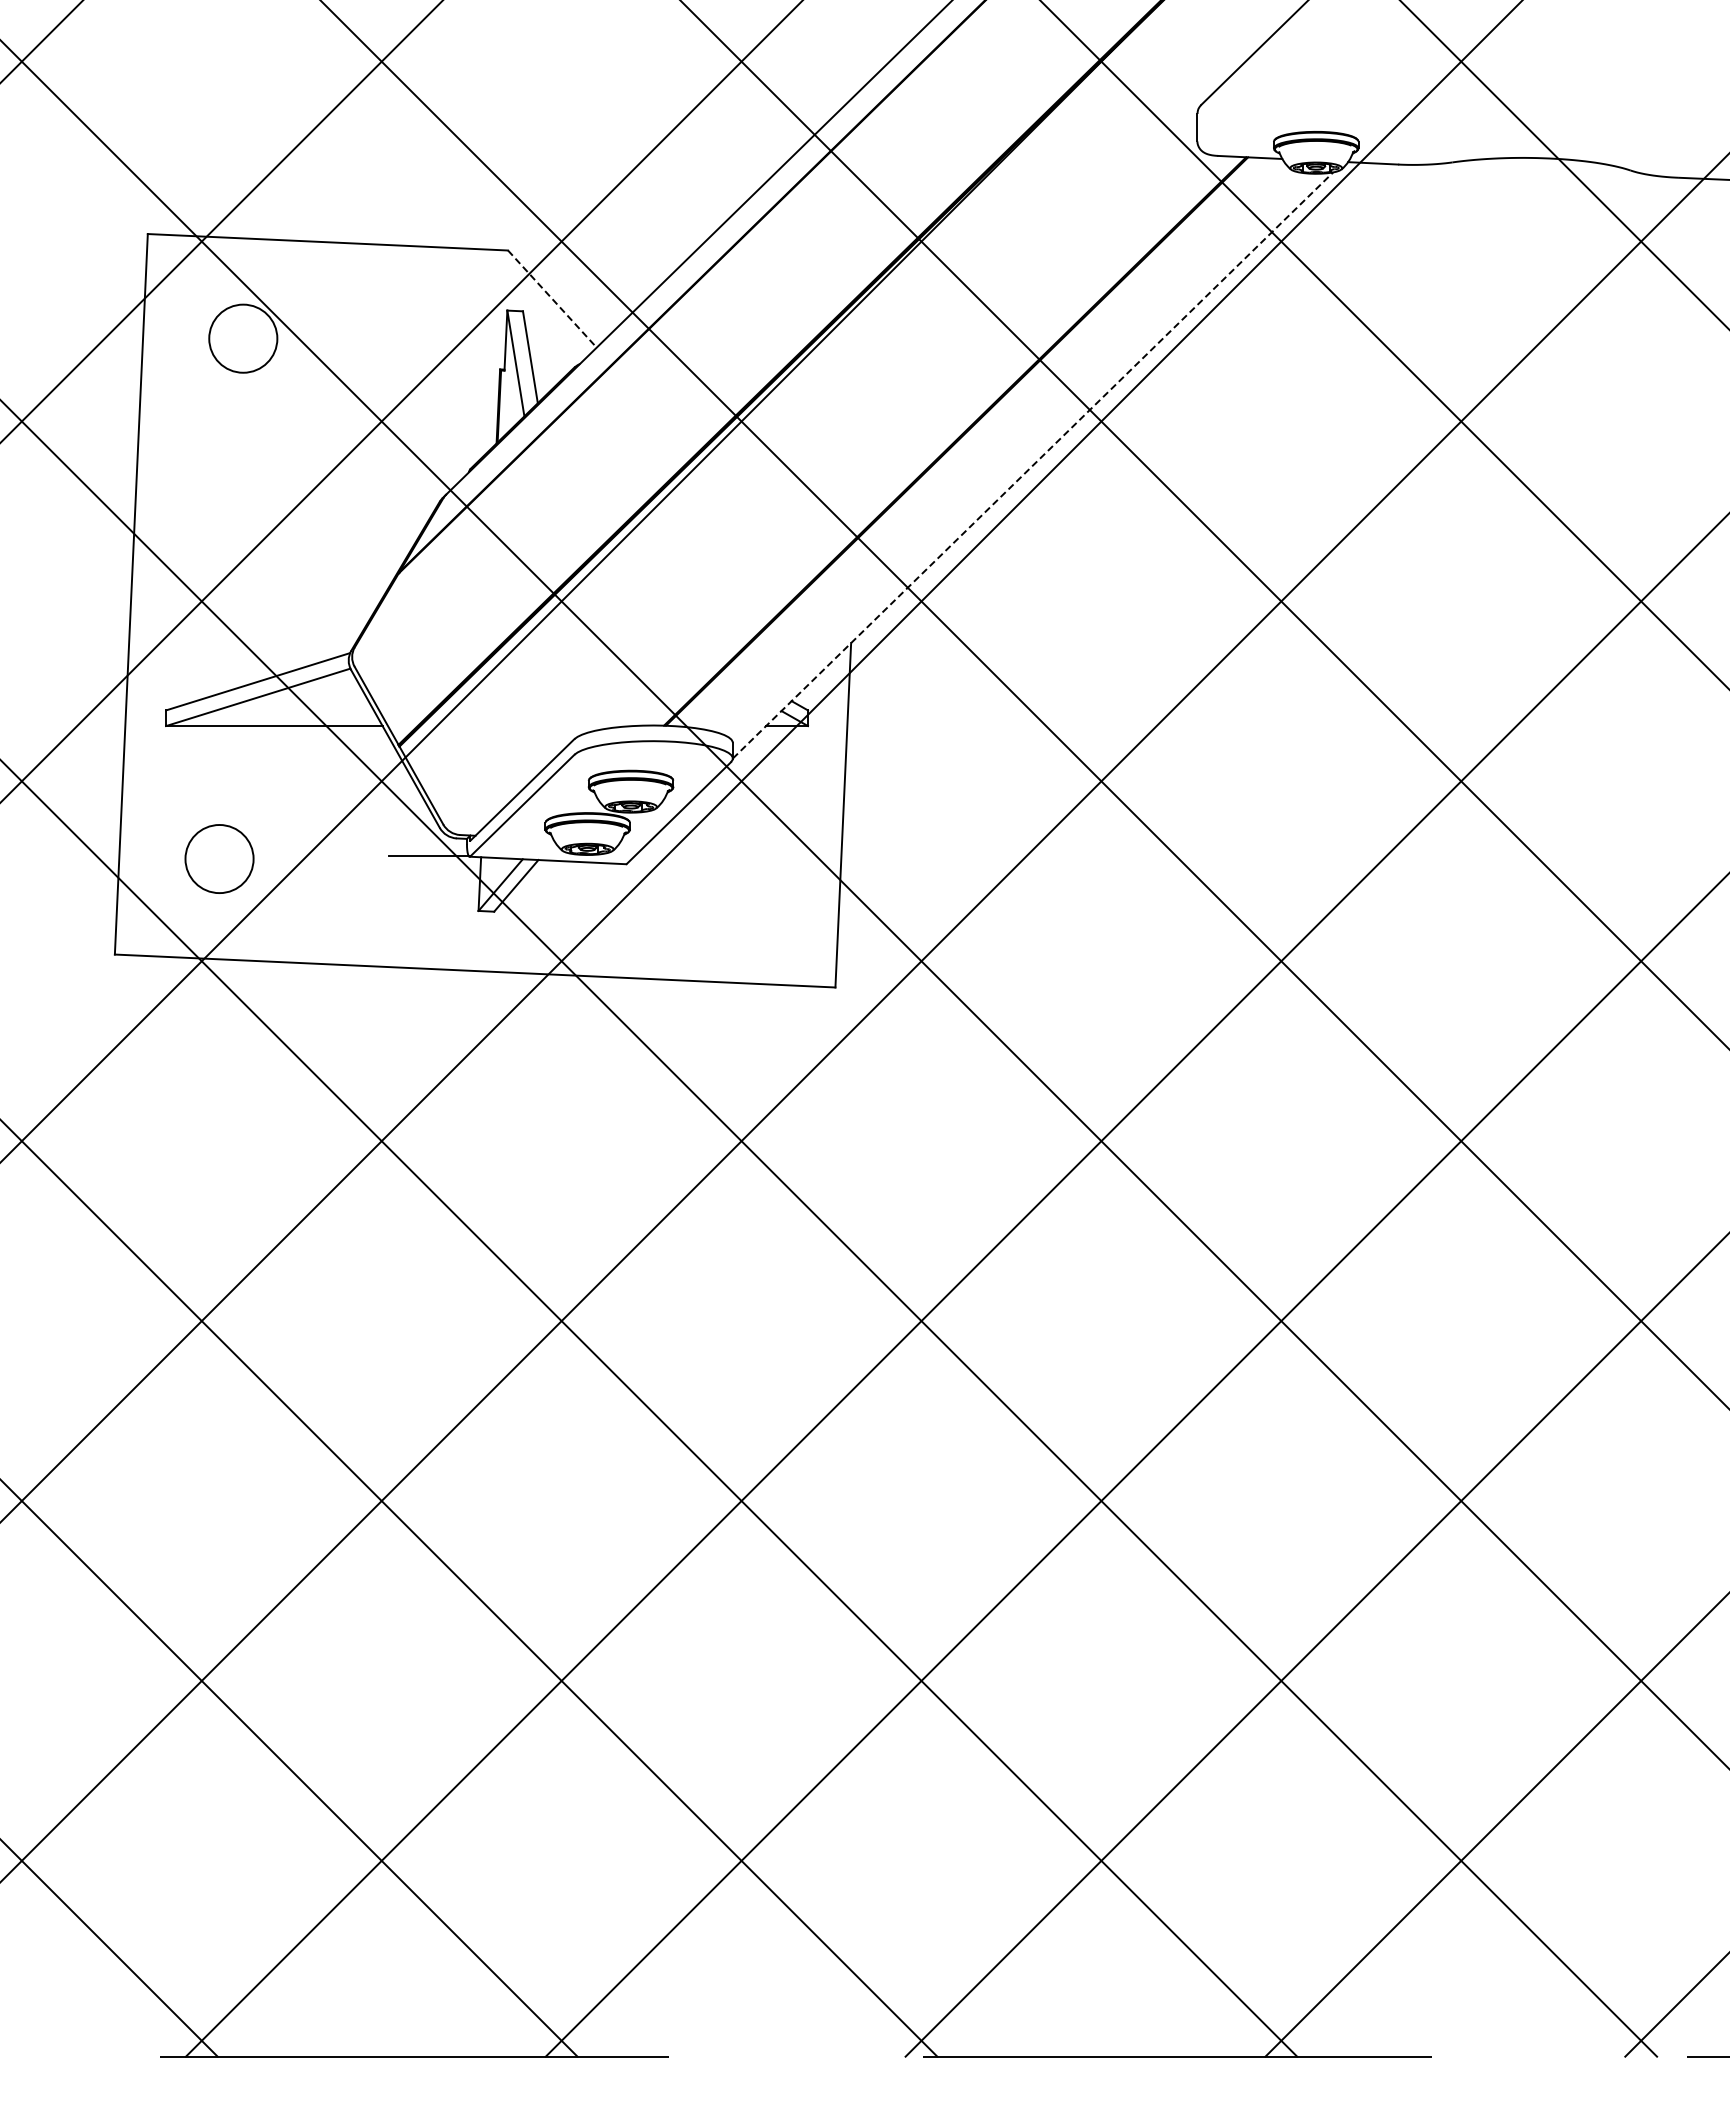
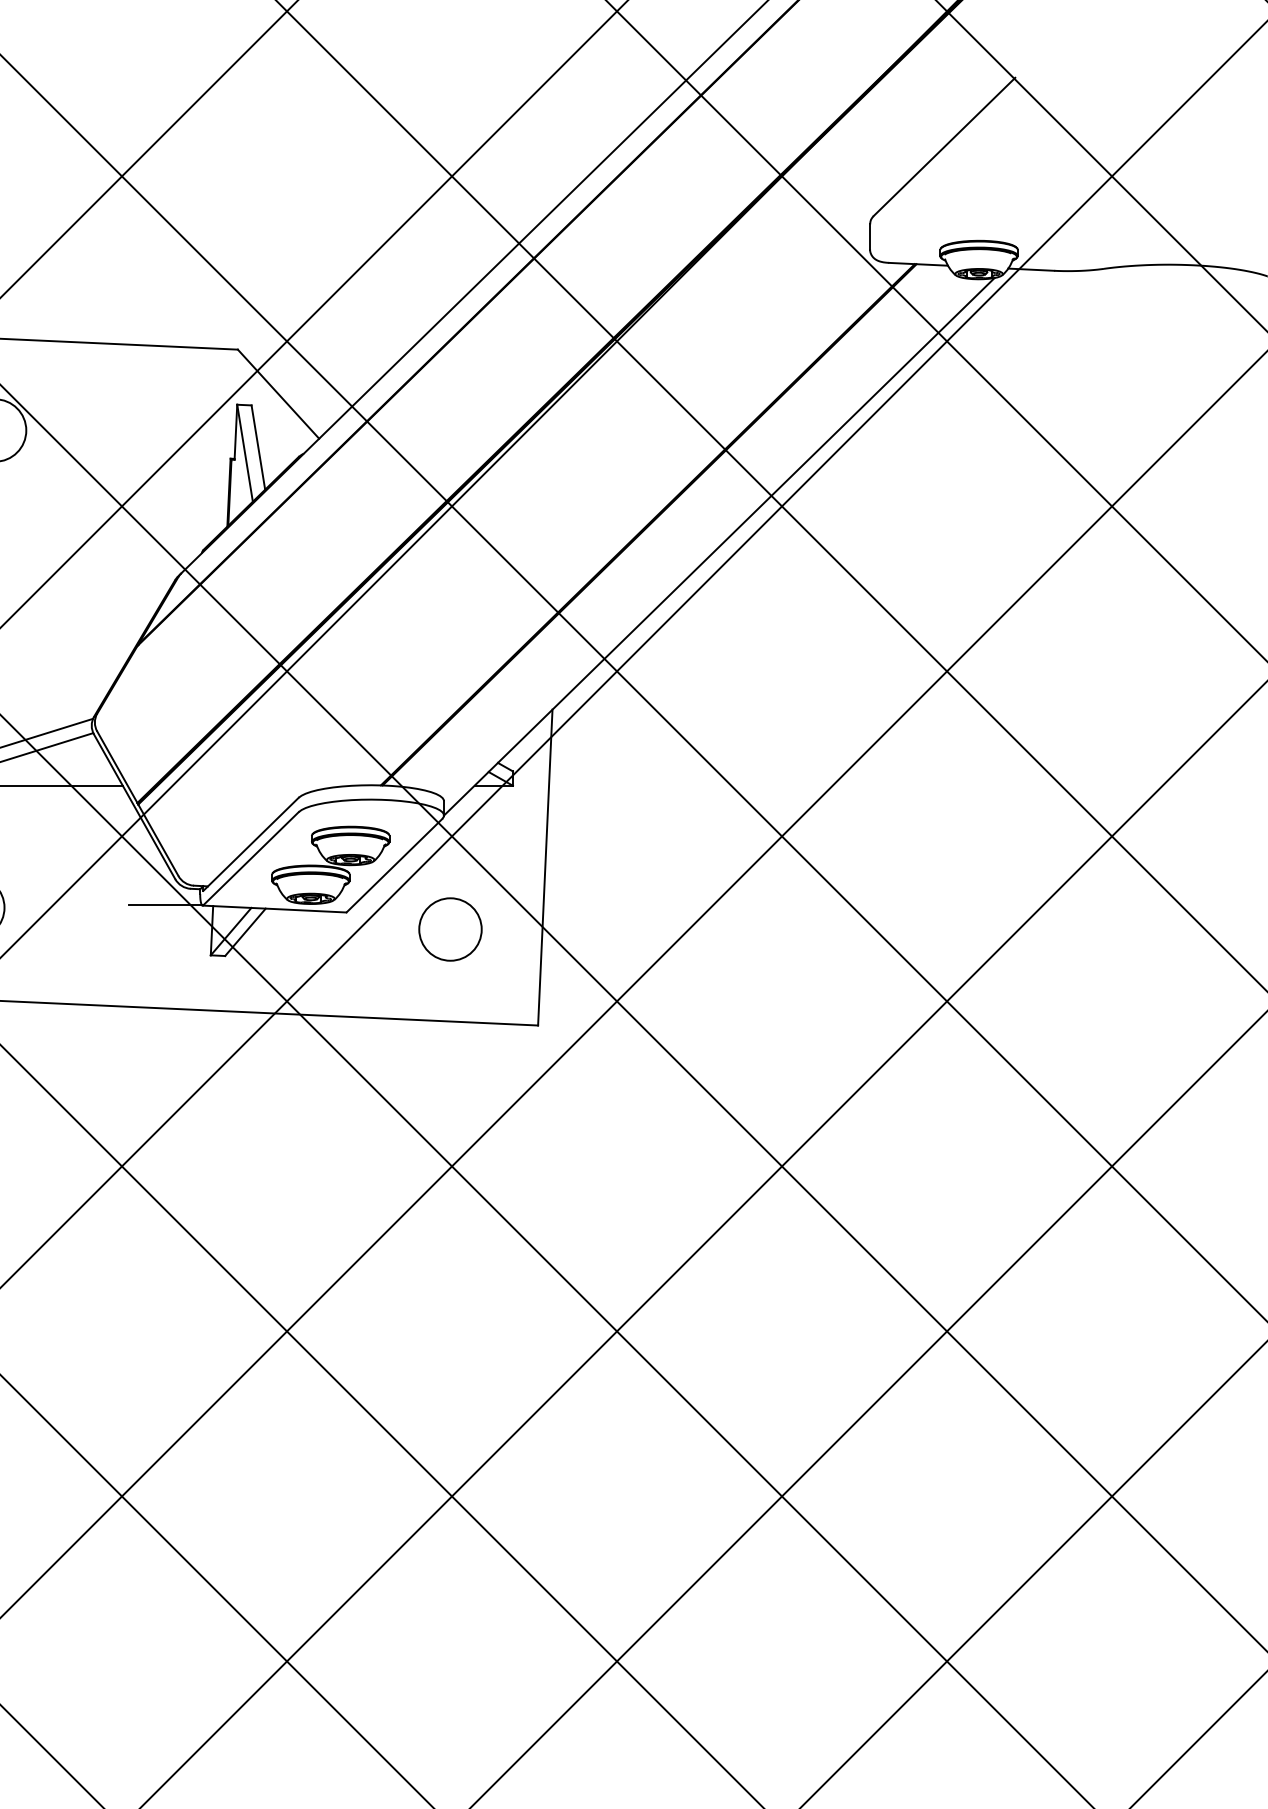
line: (552, 299) -> (278, 394), dashed -> solid
line: (1033, 465) -> (719, 546), dashed -> solid
circle: (739, 882) -> (450, 929), added

